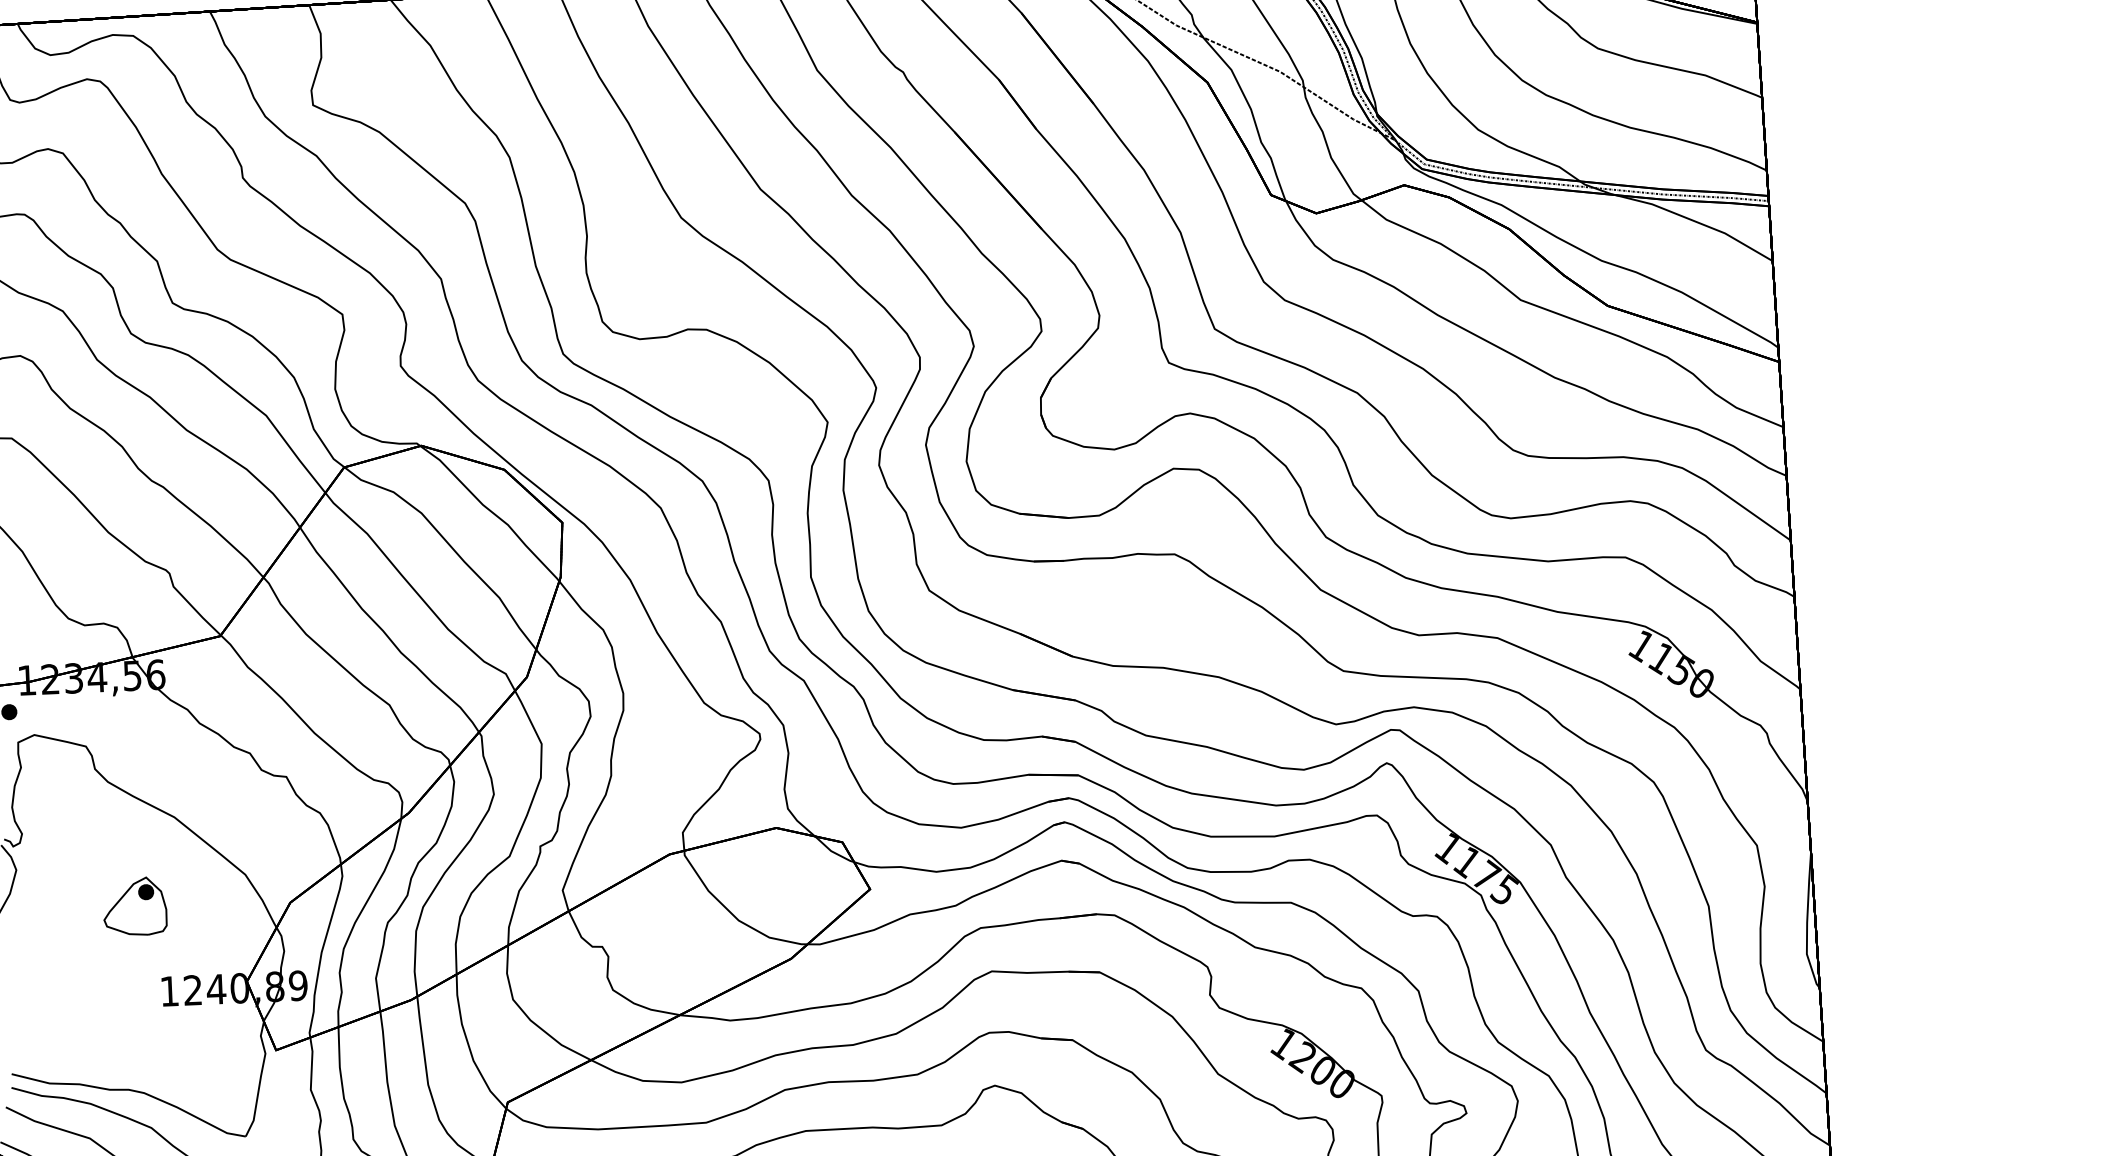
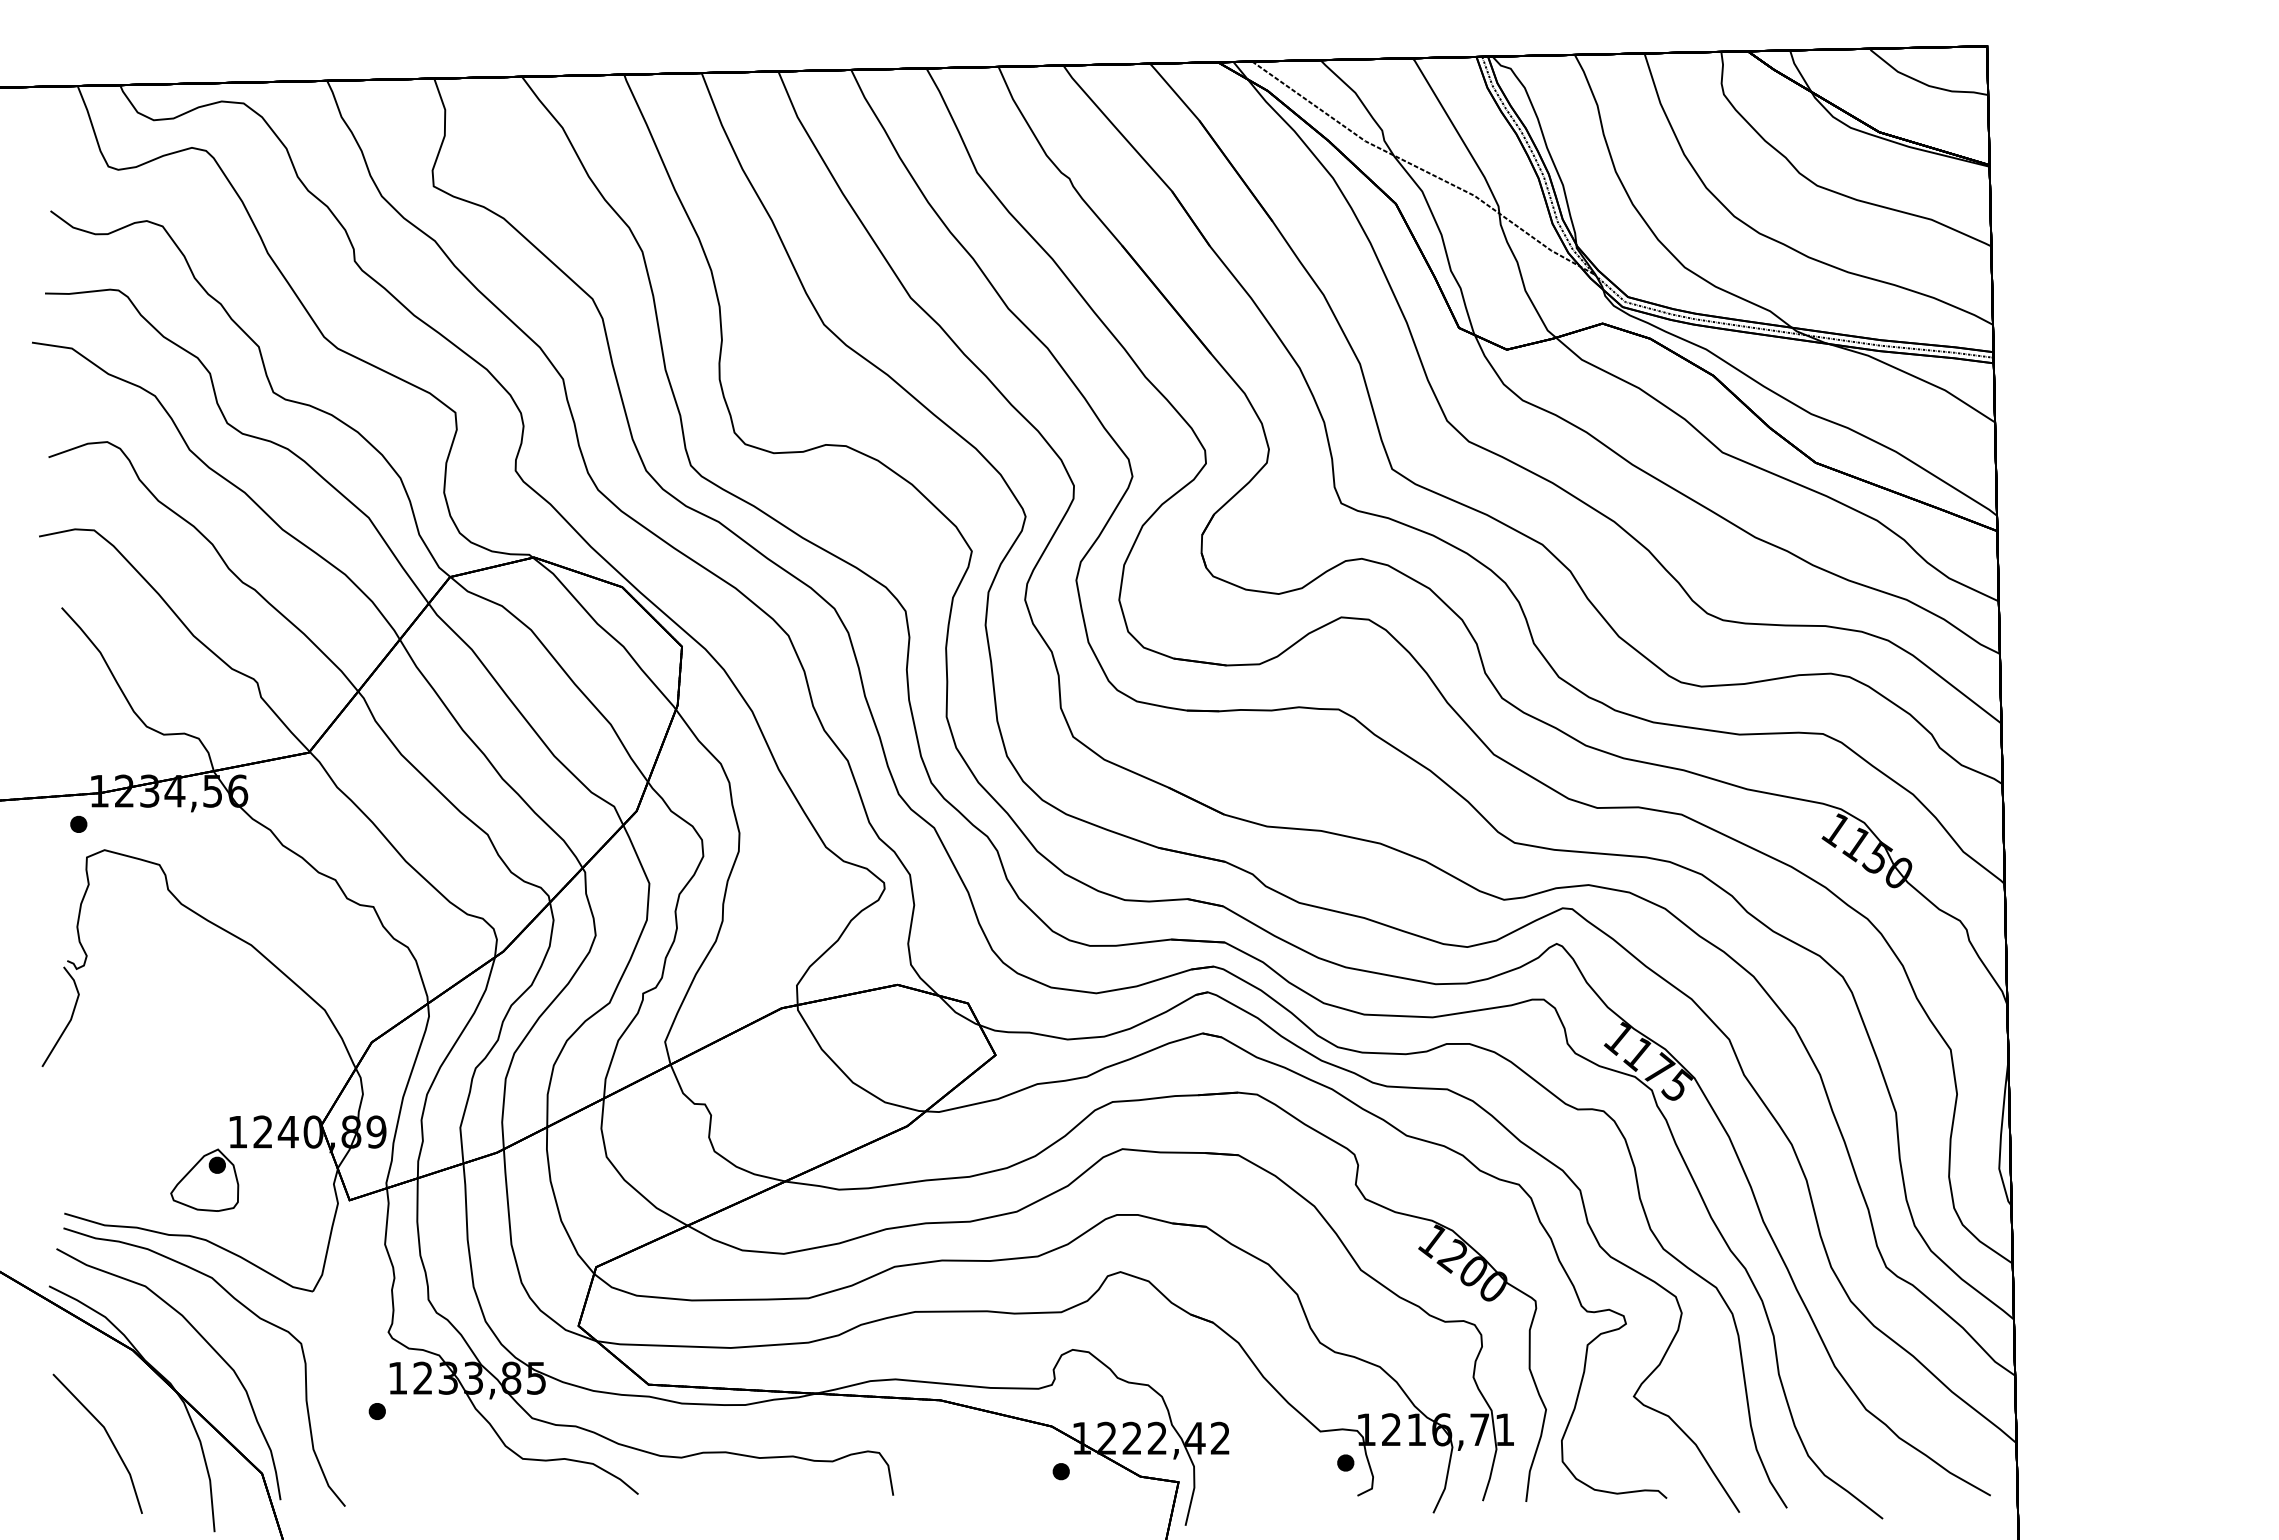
part: (134, 905) -> (204, 1179), moved

